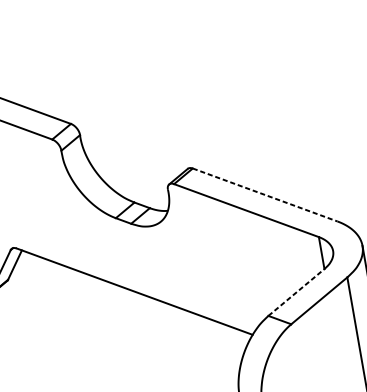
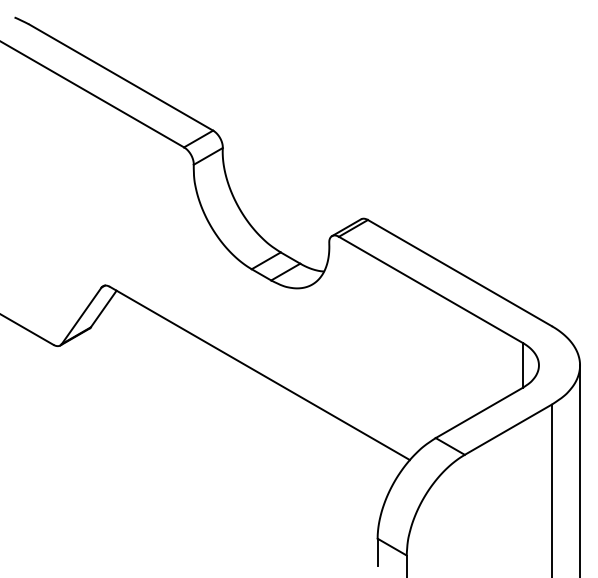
line: (265, 195) -> (460, 273), dashed -> solid
line: (296, 292) -> (479, 412), dashed -> solid

